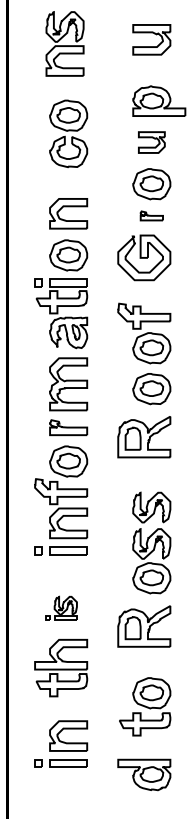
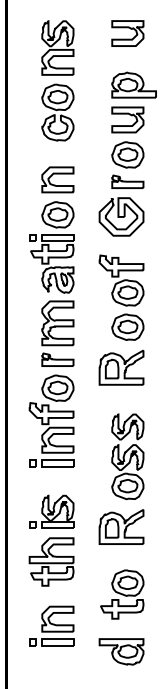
part: (64, 43) -> (57, 47), moved
part: (151, 141) -> (127, 119), size x1.43
part: (151, 215) -> (127, 181), size x1.67
part: (61, 608) -> (51, 511), size x1.67

